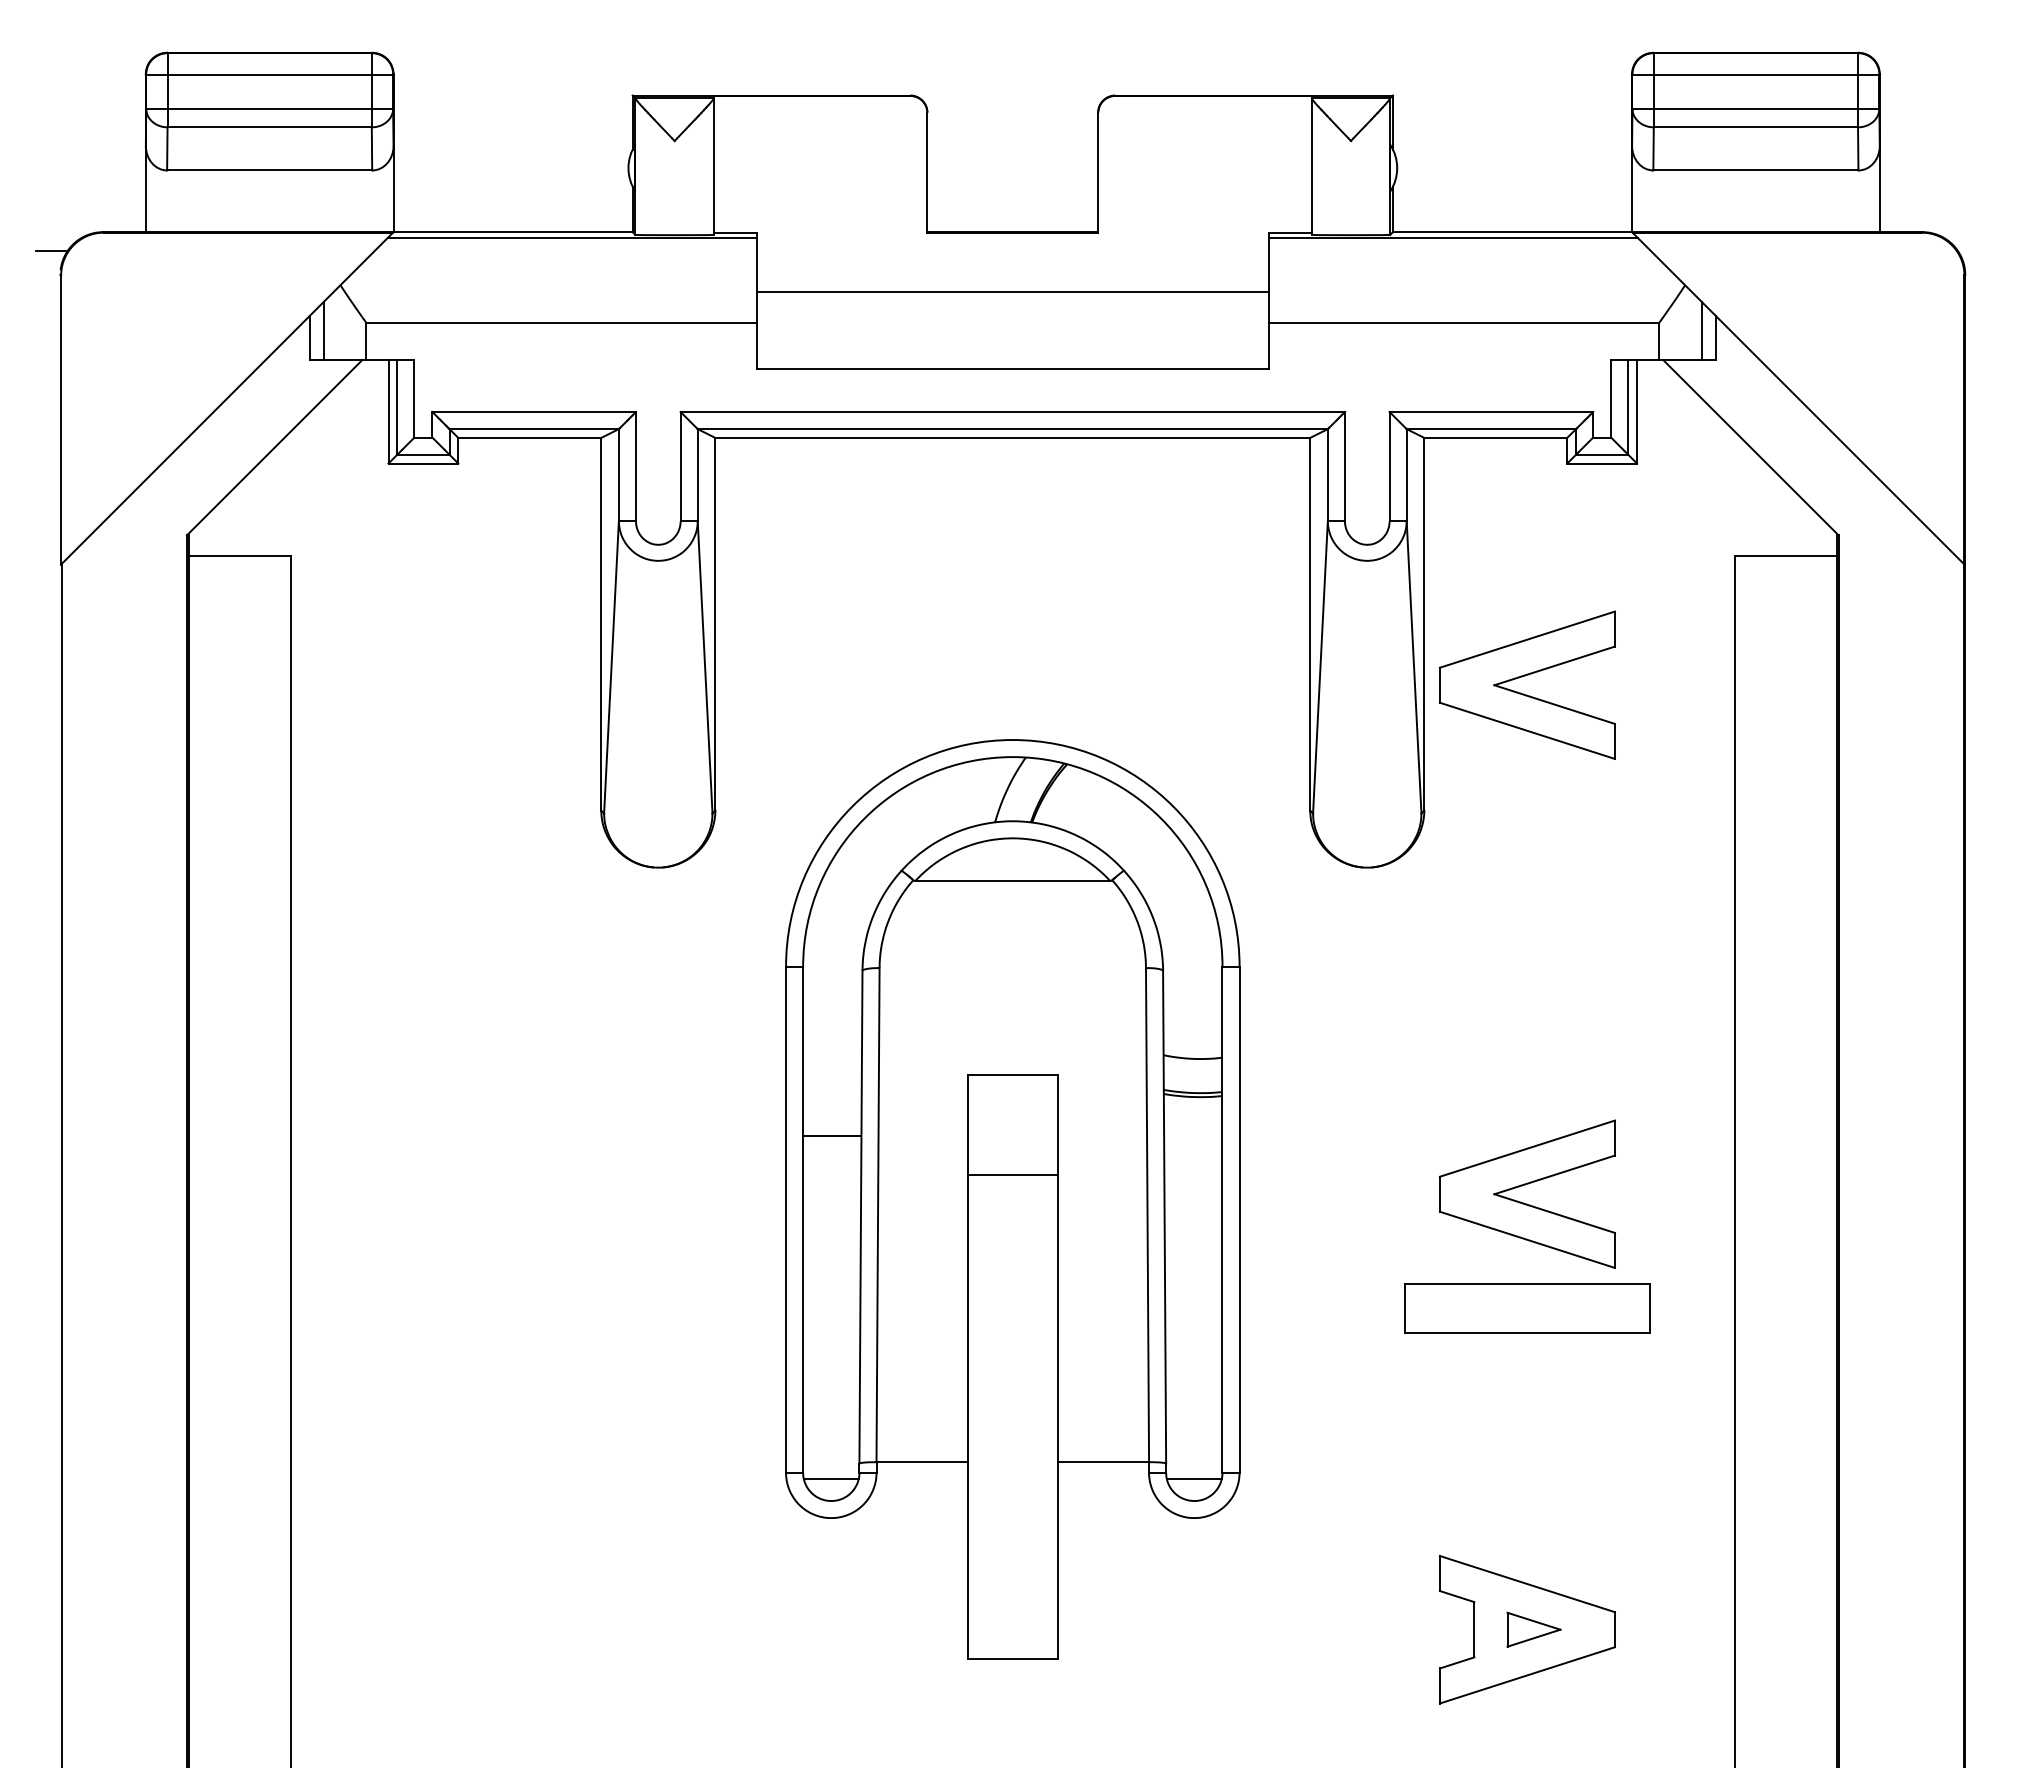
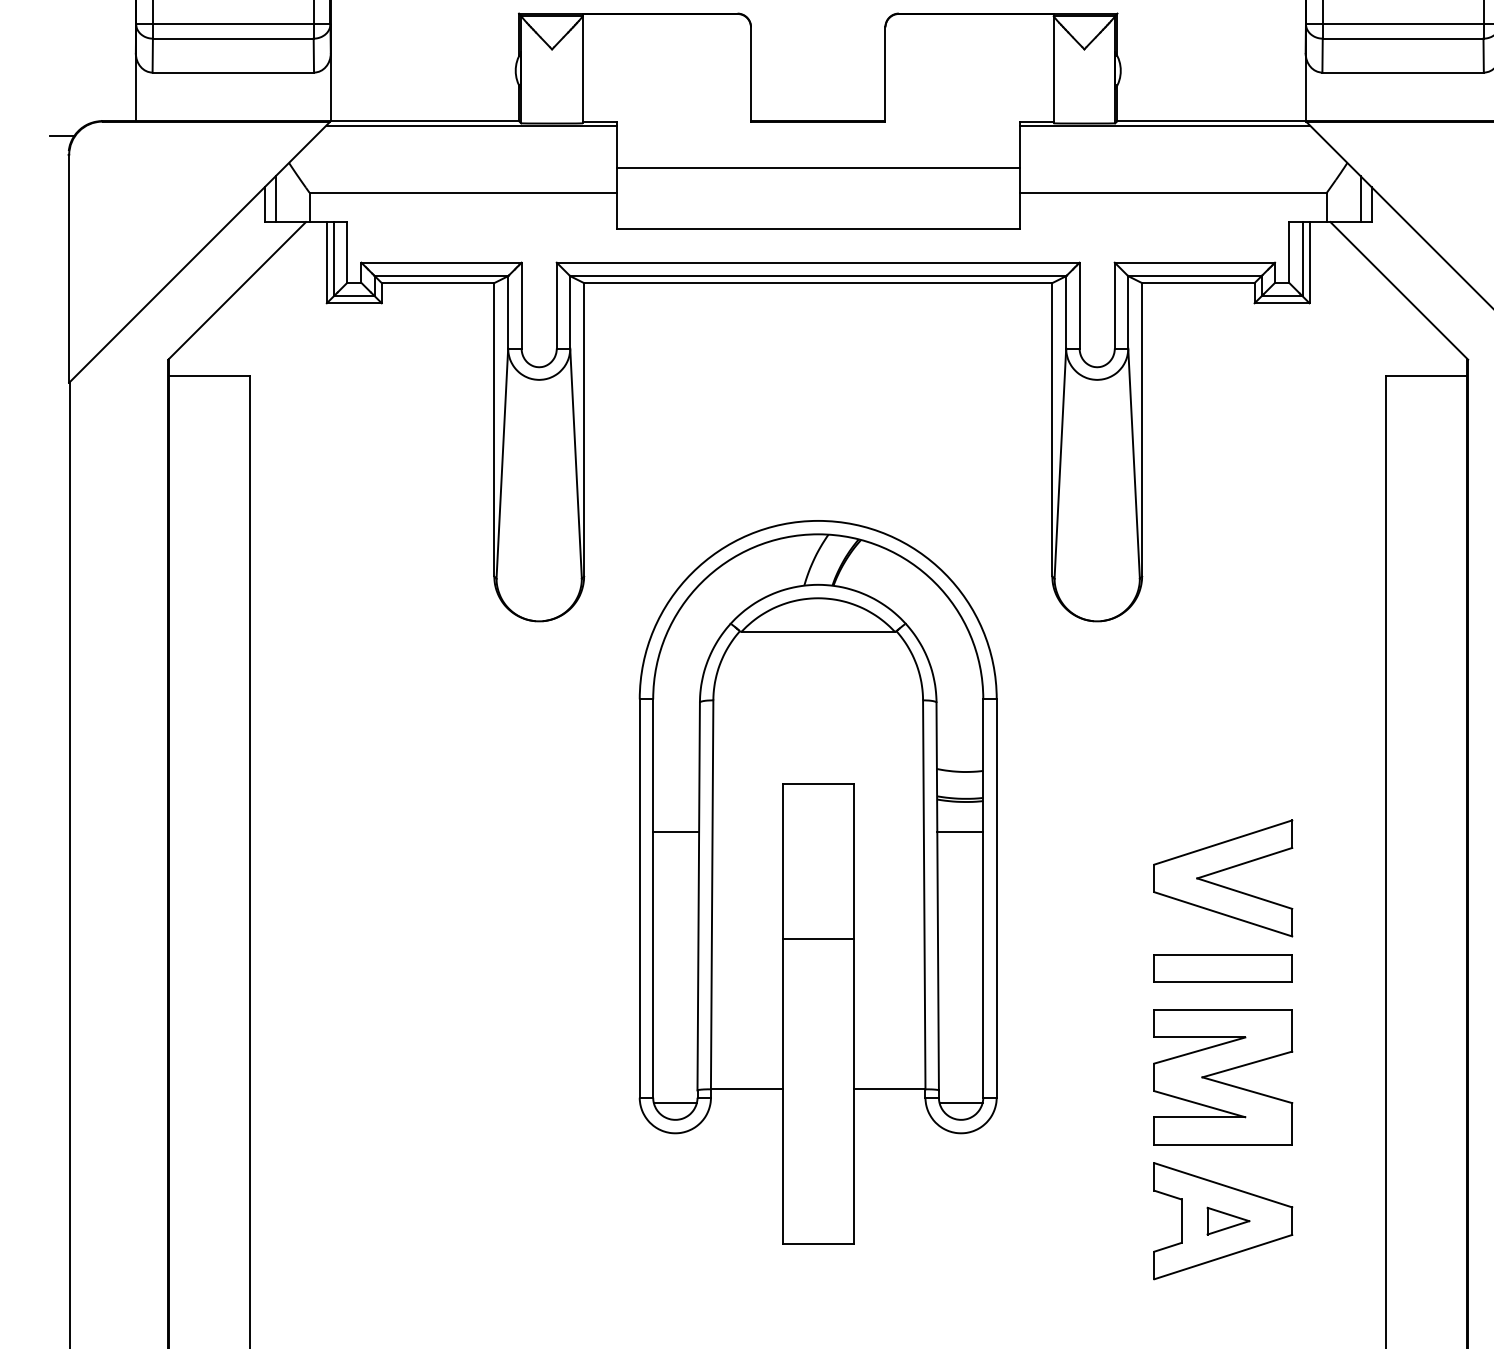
part: (1525, 676) -> (1221, 470), removed
line: (1193, 1135) -> (960, 832), added
line: (1012, 1175) -> (817, 939), moved
part: (1527, 1308) -> (1223, 968), size x0.71
part: (1527, 1446) -> (1223, 1076), added

